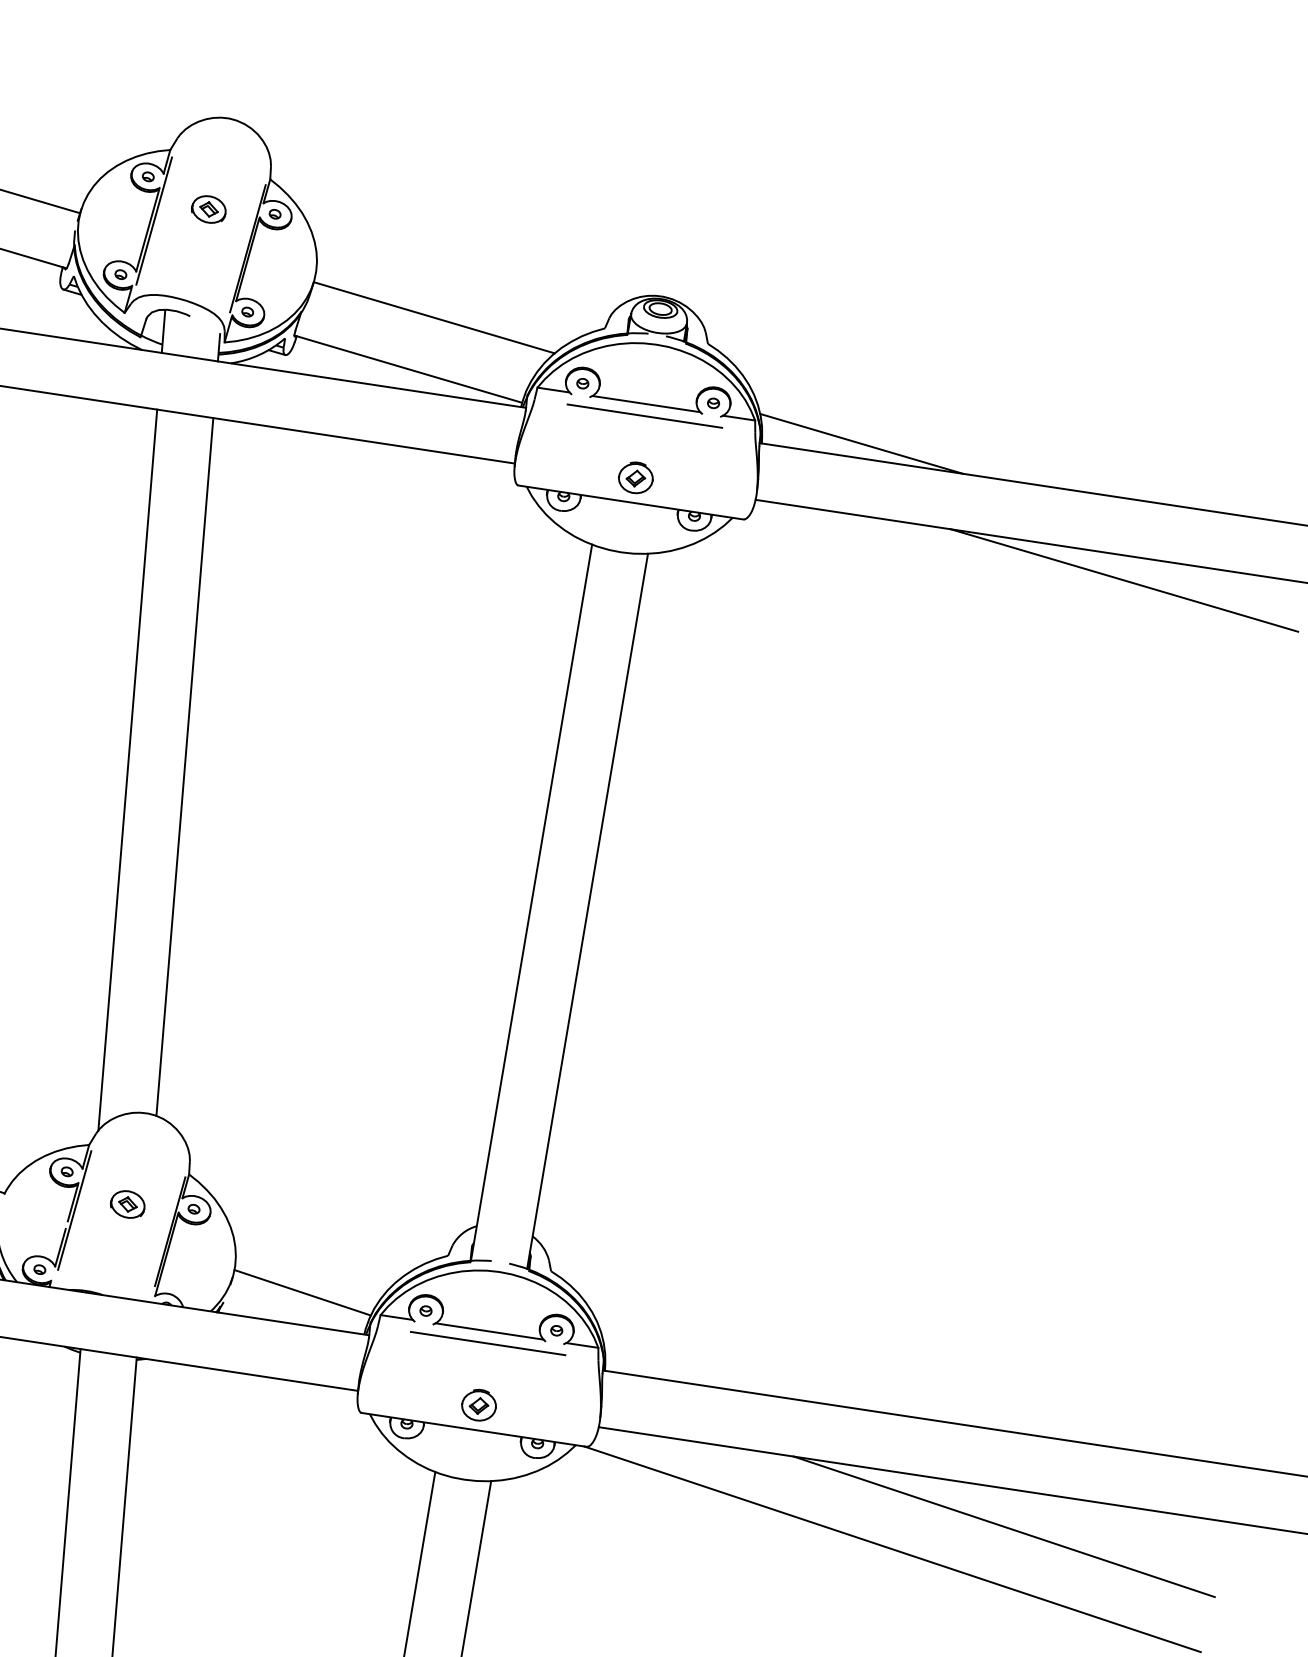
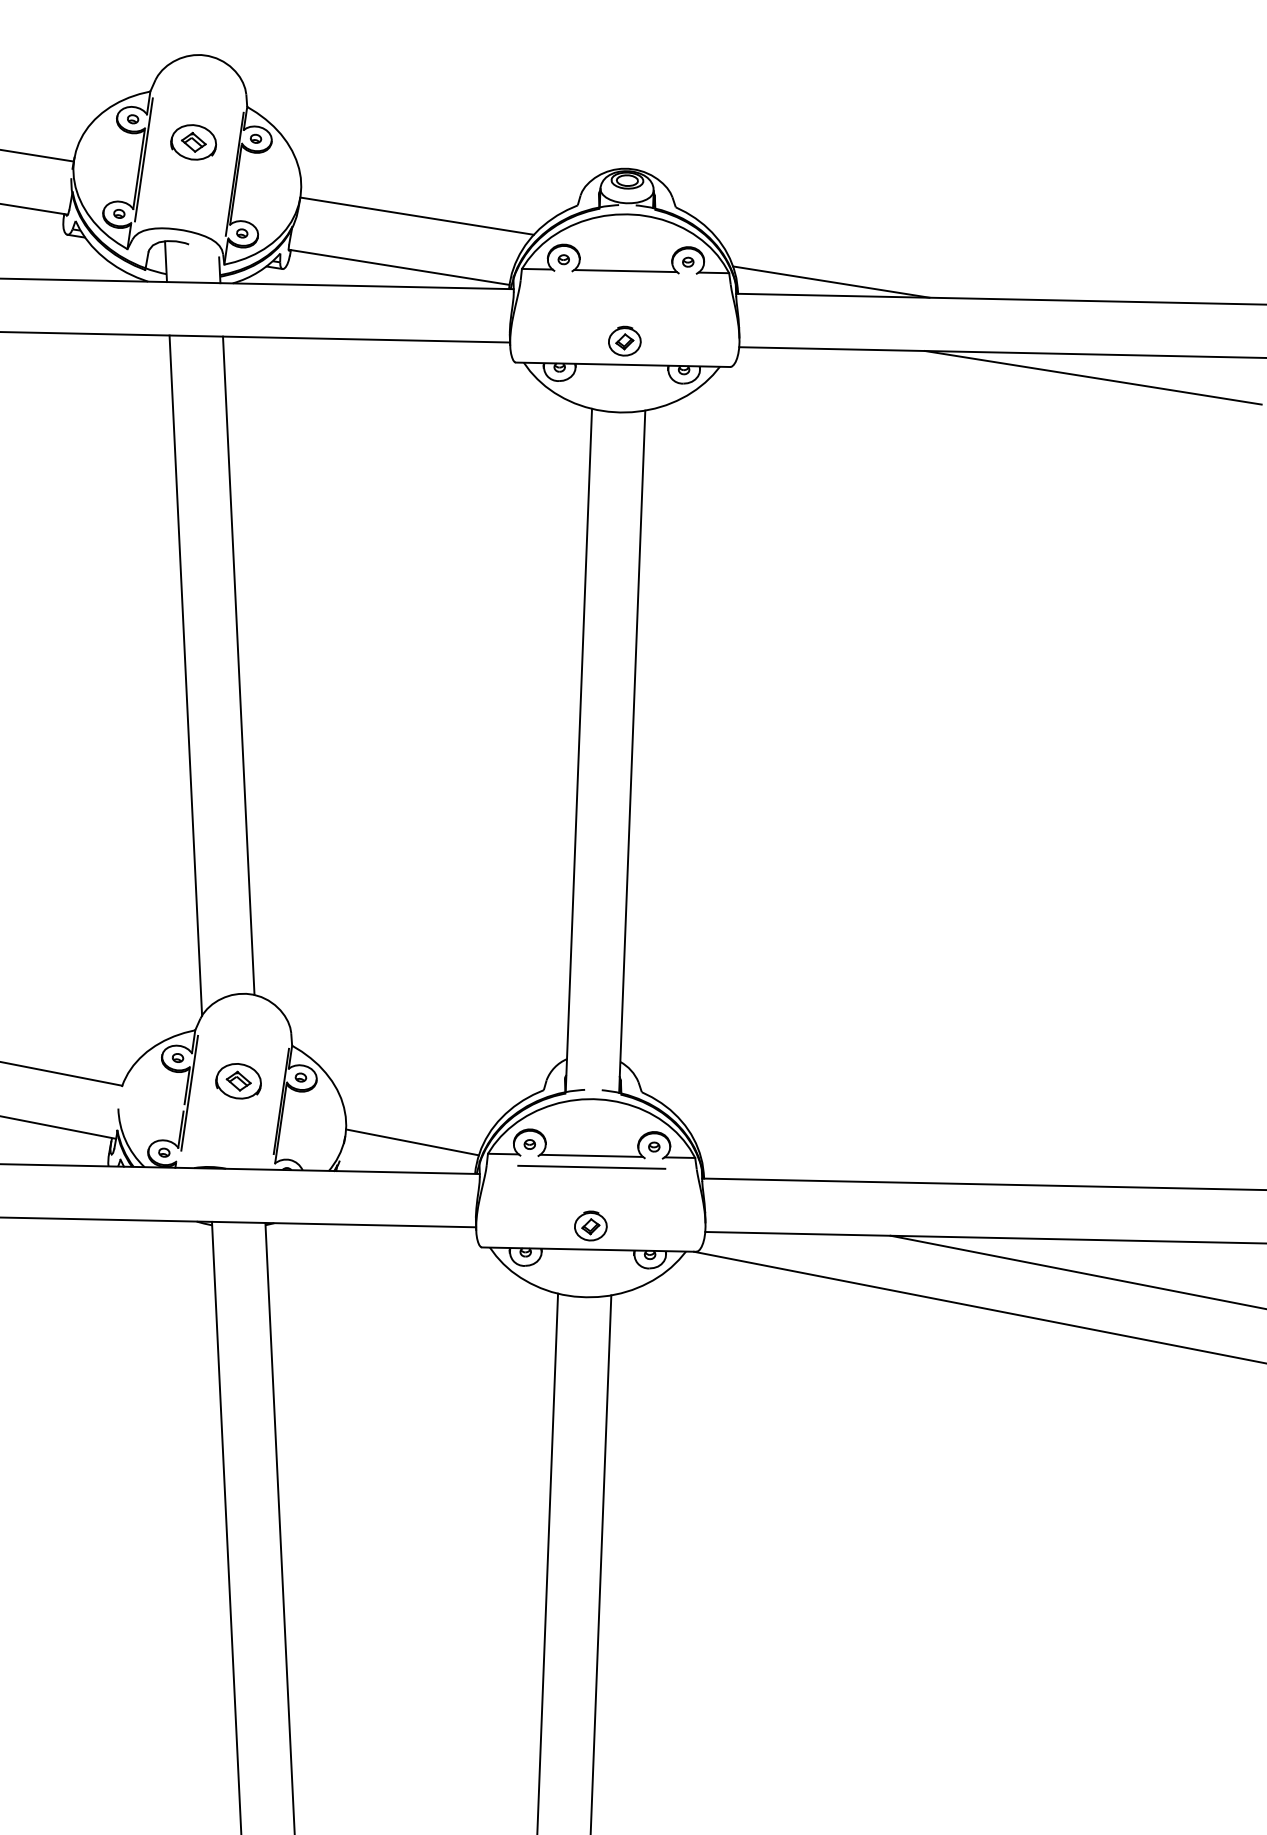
part: (208, 209) -> (193, 142), size x1.4
line: (644, 416) -> (625, 282), removed
part: (127, 1203) -> (238, 1080), size x1.4

